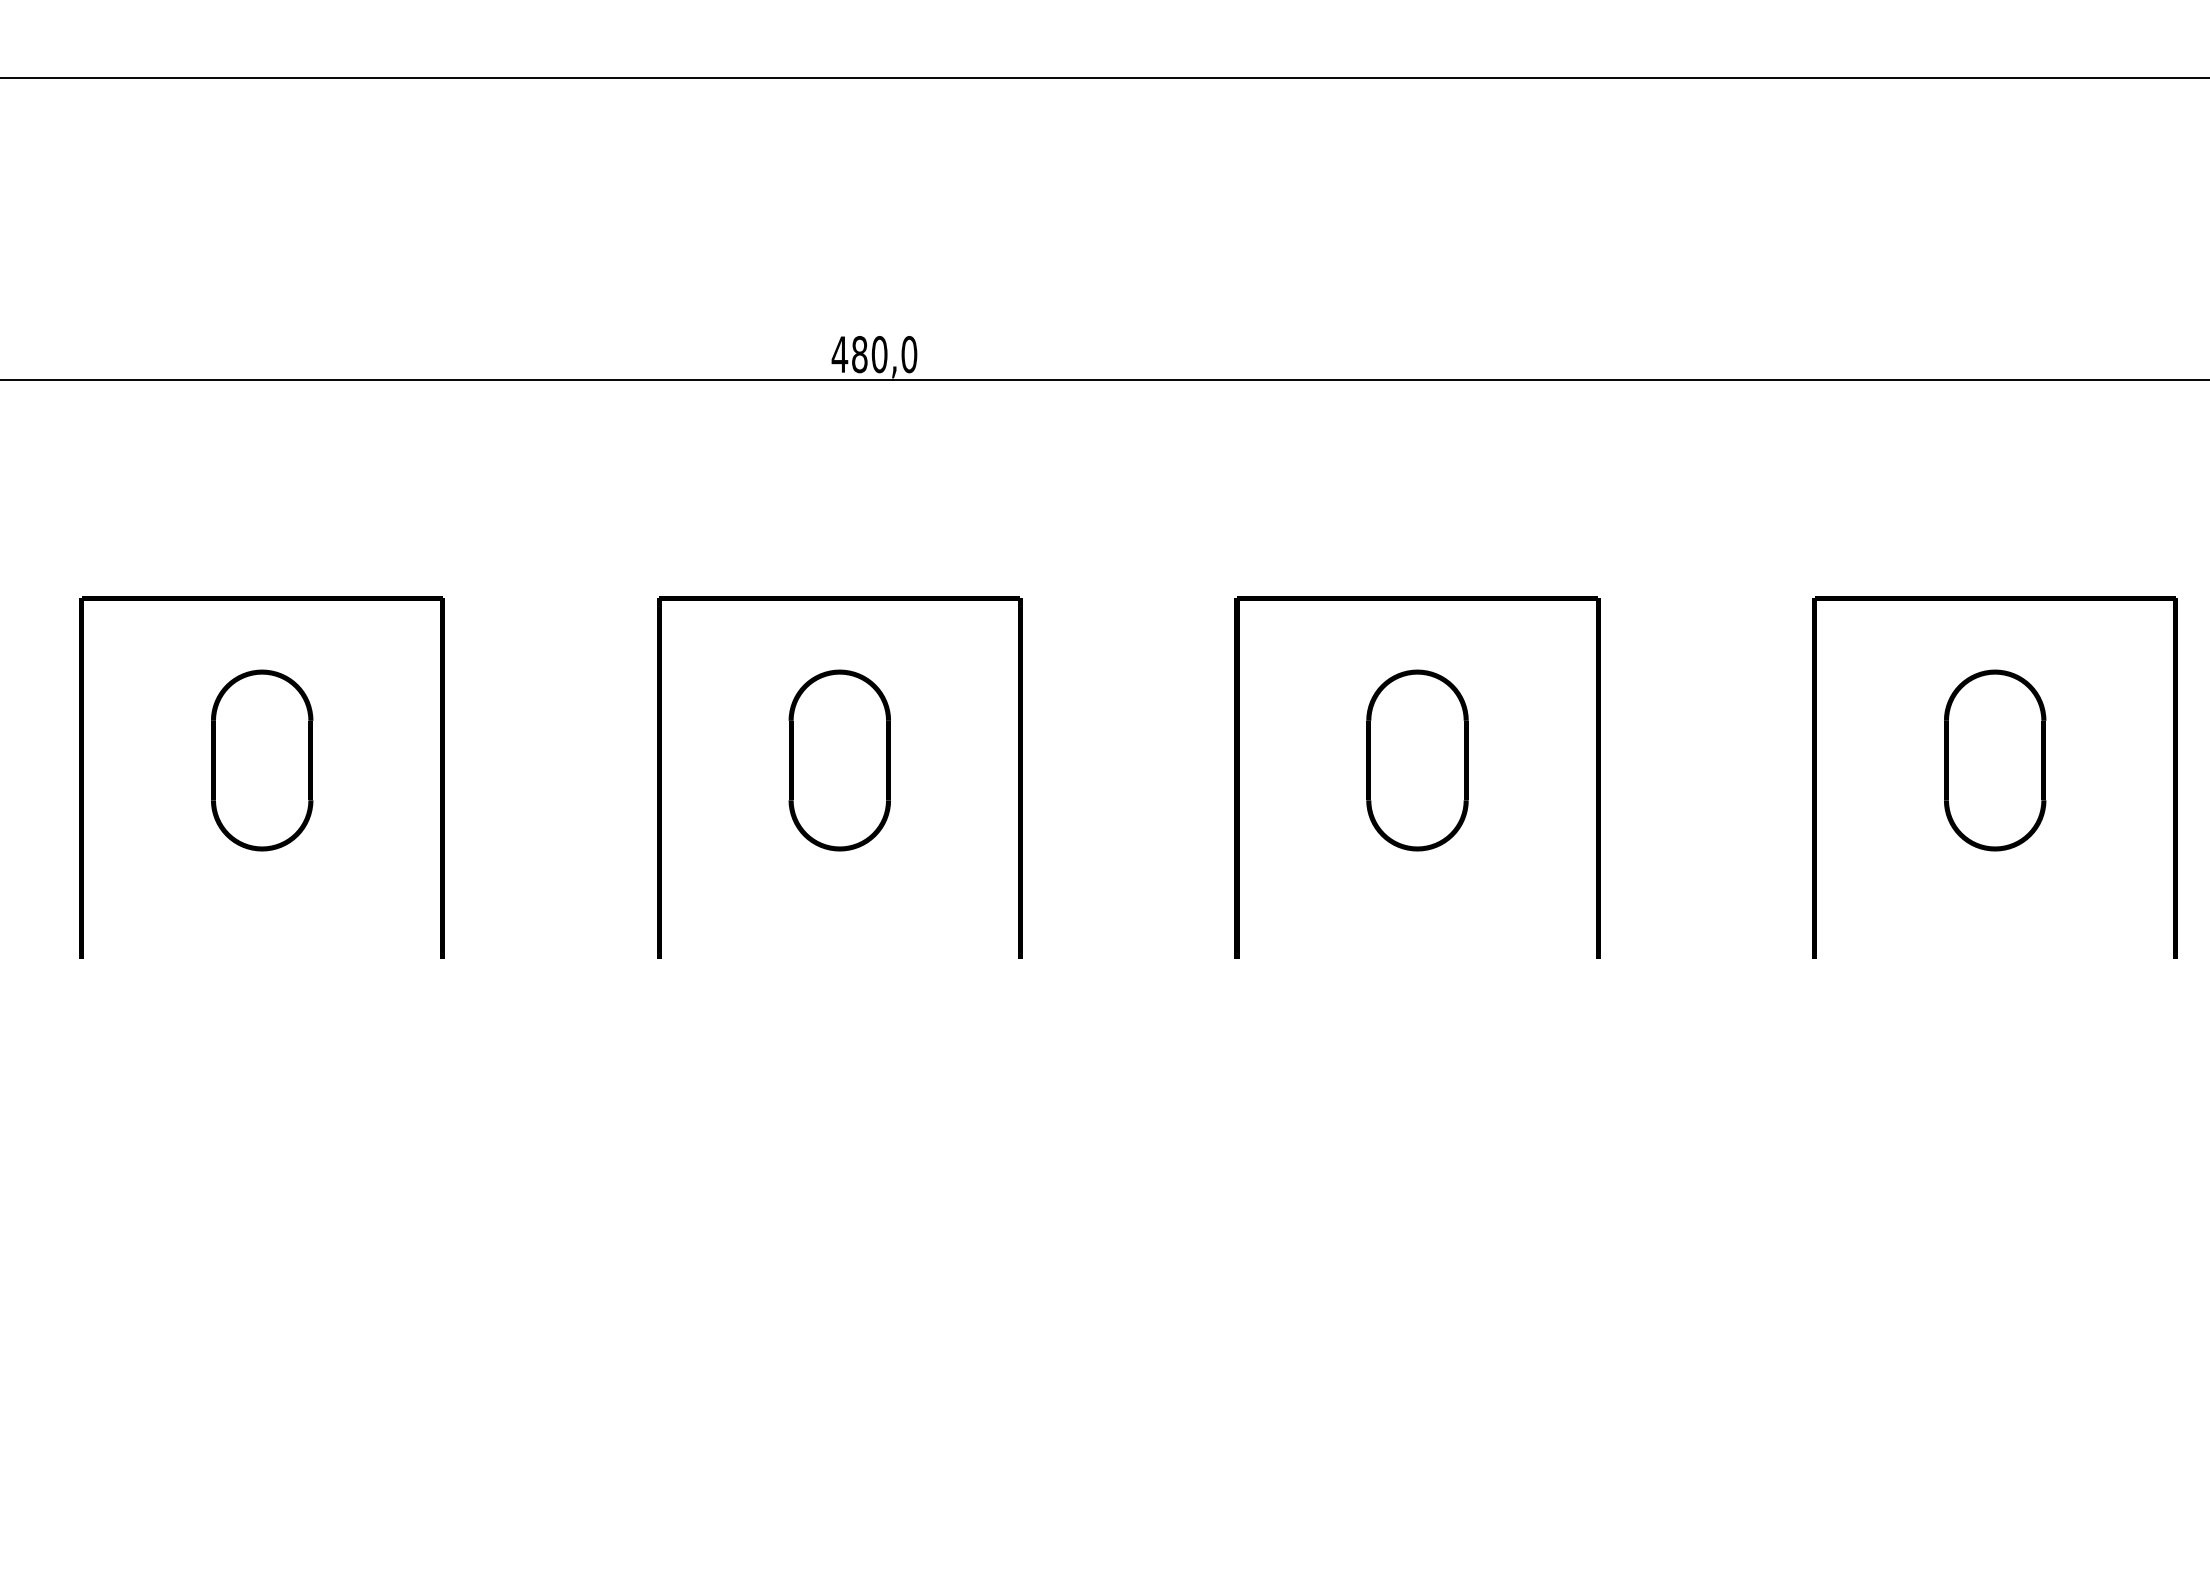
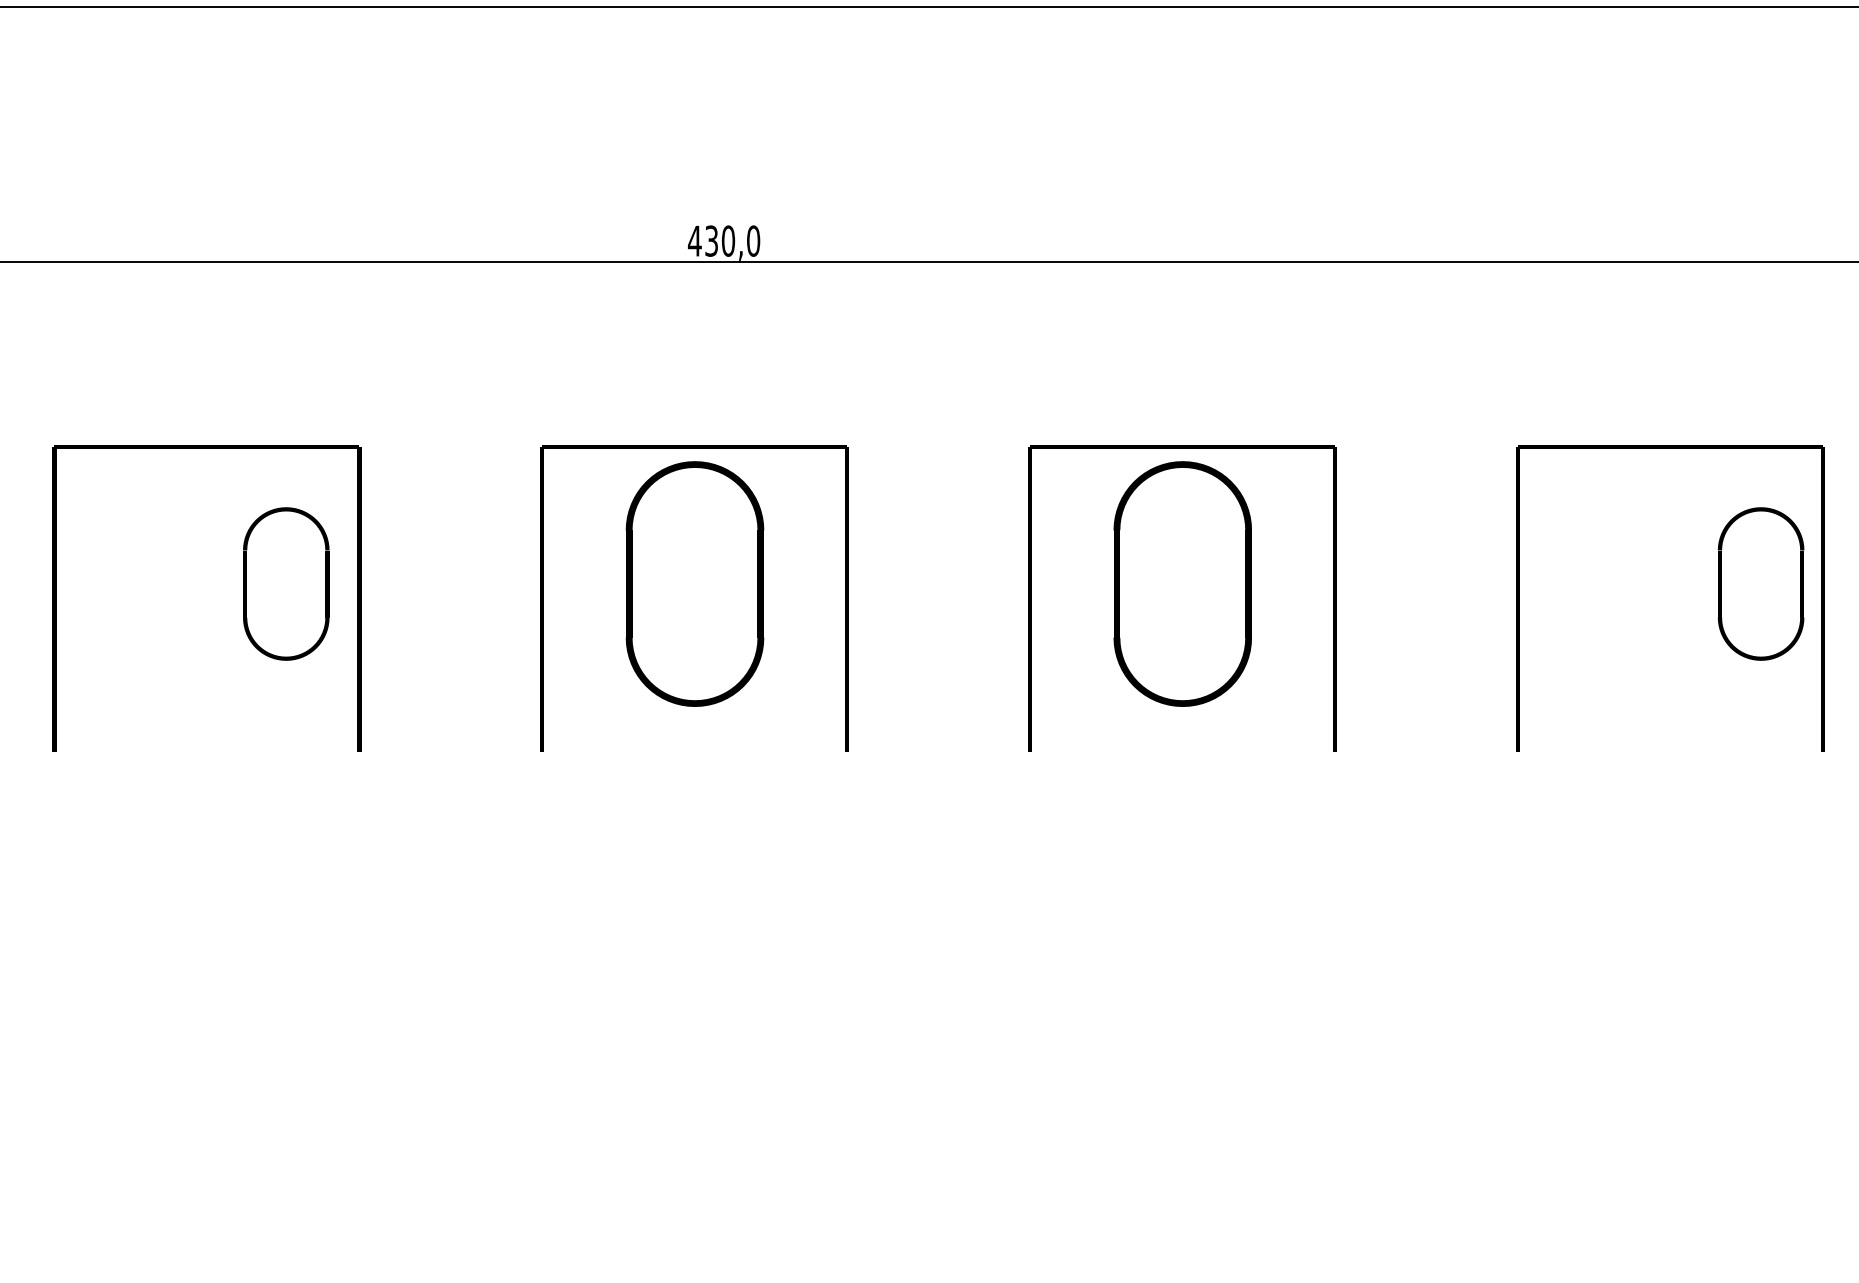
text: (859, 354) -> (711, 241), 480,0 -> 430,0
part: (262, 760) -> (286, 584), moved
part: (839, 760) -> (694, 584), size x1.6
part: (1417, 760) -> (1182, 584), size x1.6
part: (1995, 760) -> (1761, 584), moved

